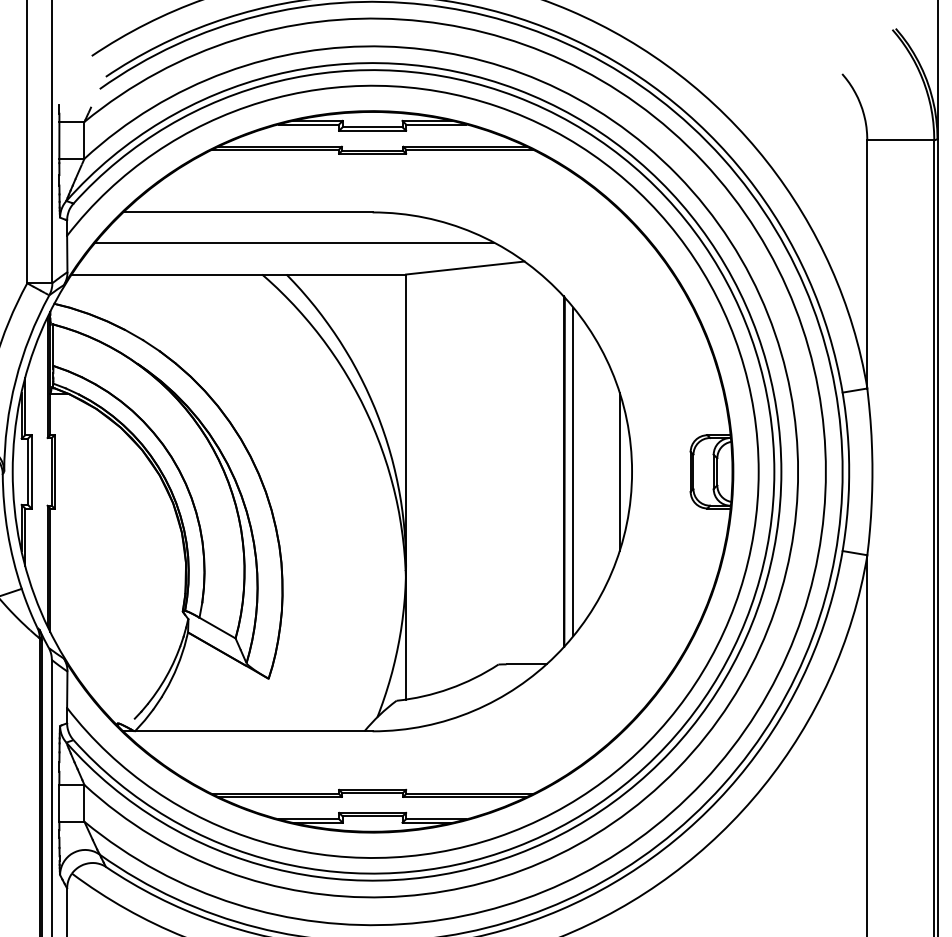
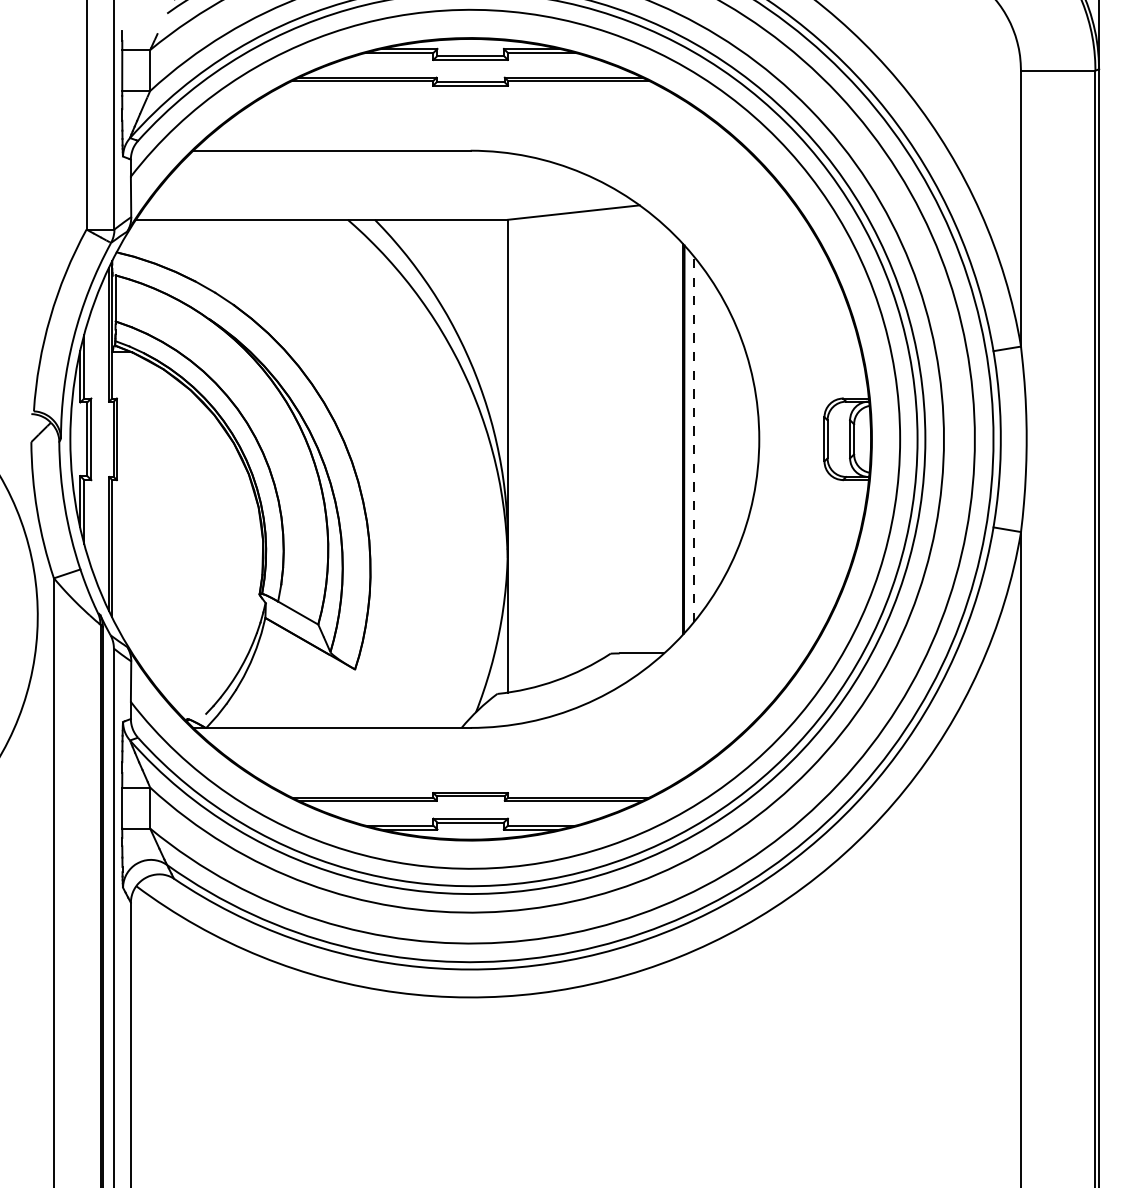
line: (294, 242) -> (383, 184), removed
line: (619, 471) -> (745, 438), removed
line: (573, 472) -> (694, 439), solid -> dashed

